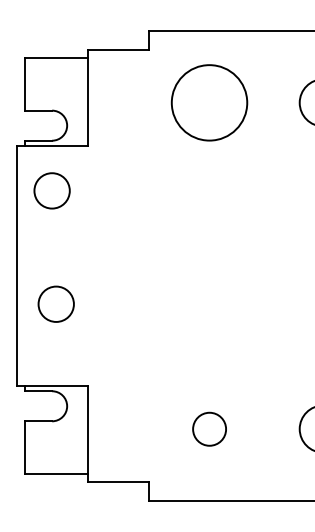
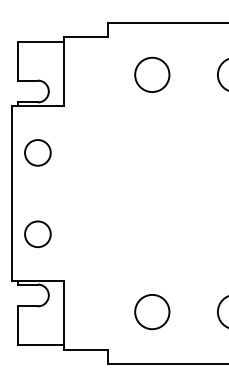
circle: (209, 102) -> (152, 74), size x0.62
circle: (51, 190) -> (37, 152), moved
circle: (55, 304) -> (37, 234), moved
circle: (209, 429) -> (152, 312), size x1.43

